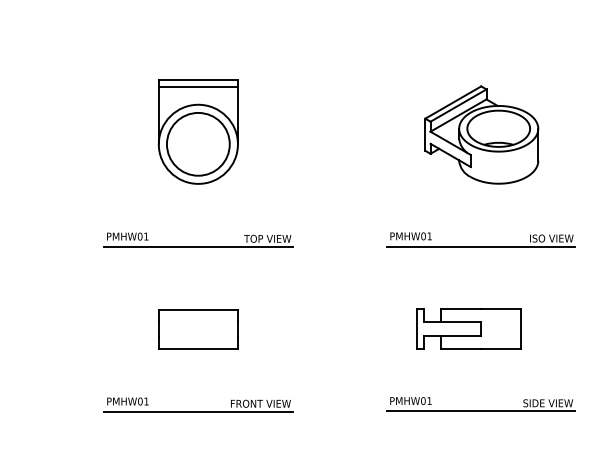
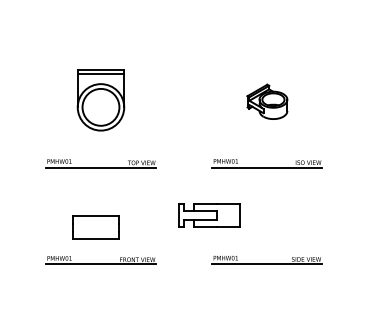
part: (481, 134) -> (267, 101), size x0.6
part: (197, 328) -> (95, 227), moved
part: (468, 328) -> (209, 215), moved

